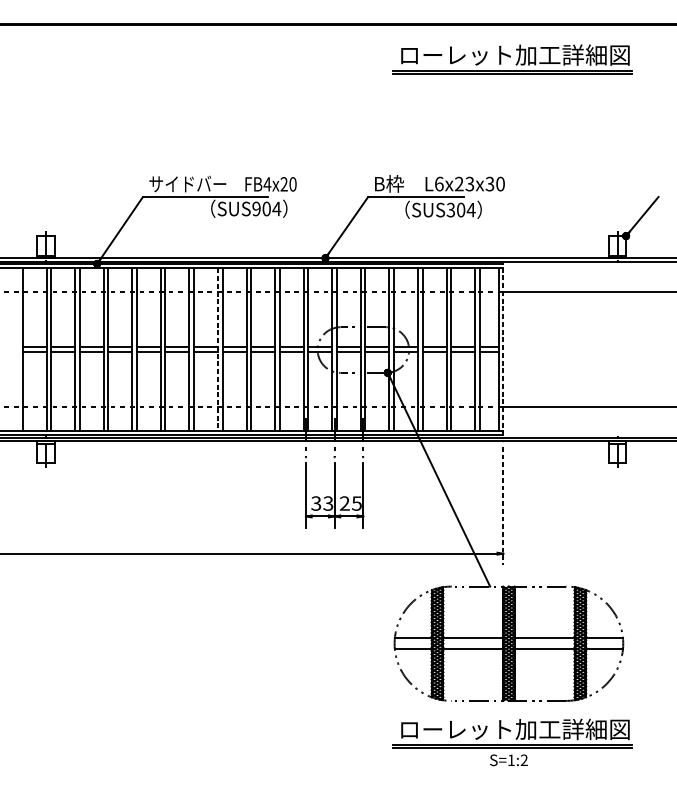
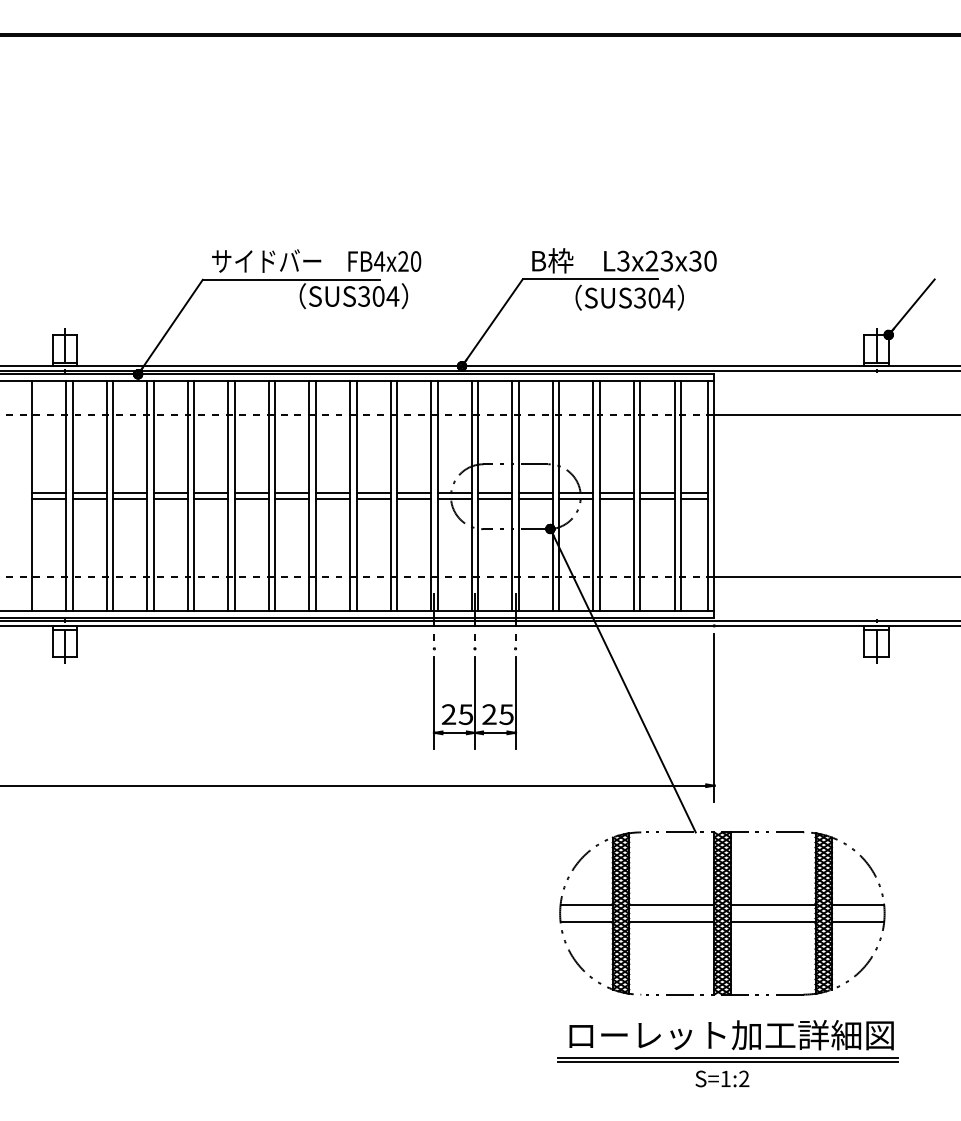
part: (512, 59) -> (727, 84), removed
text: (439, 183) -> (623, 260), L6x23x30 -> L3x23x30
text: (256, 208) -> (364, 296), SUS904 -> SUS304
line: (218, 349) -> (309, 496), dashed -> solid
line: (503, 349) -> (714, 496), dashed -> solid
text: (322, 503) -> (457, 714), 33 -> 25
line: (503, 505) -> (714, 717), dashed -> solid

